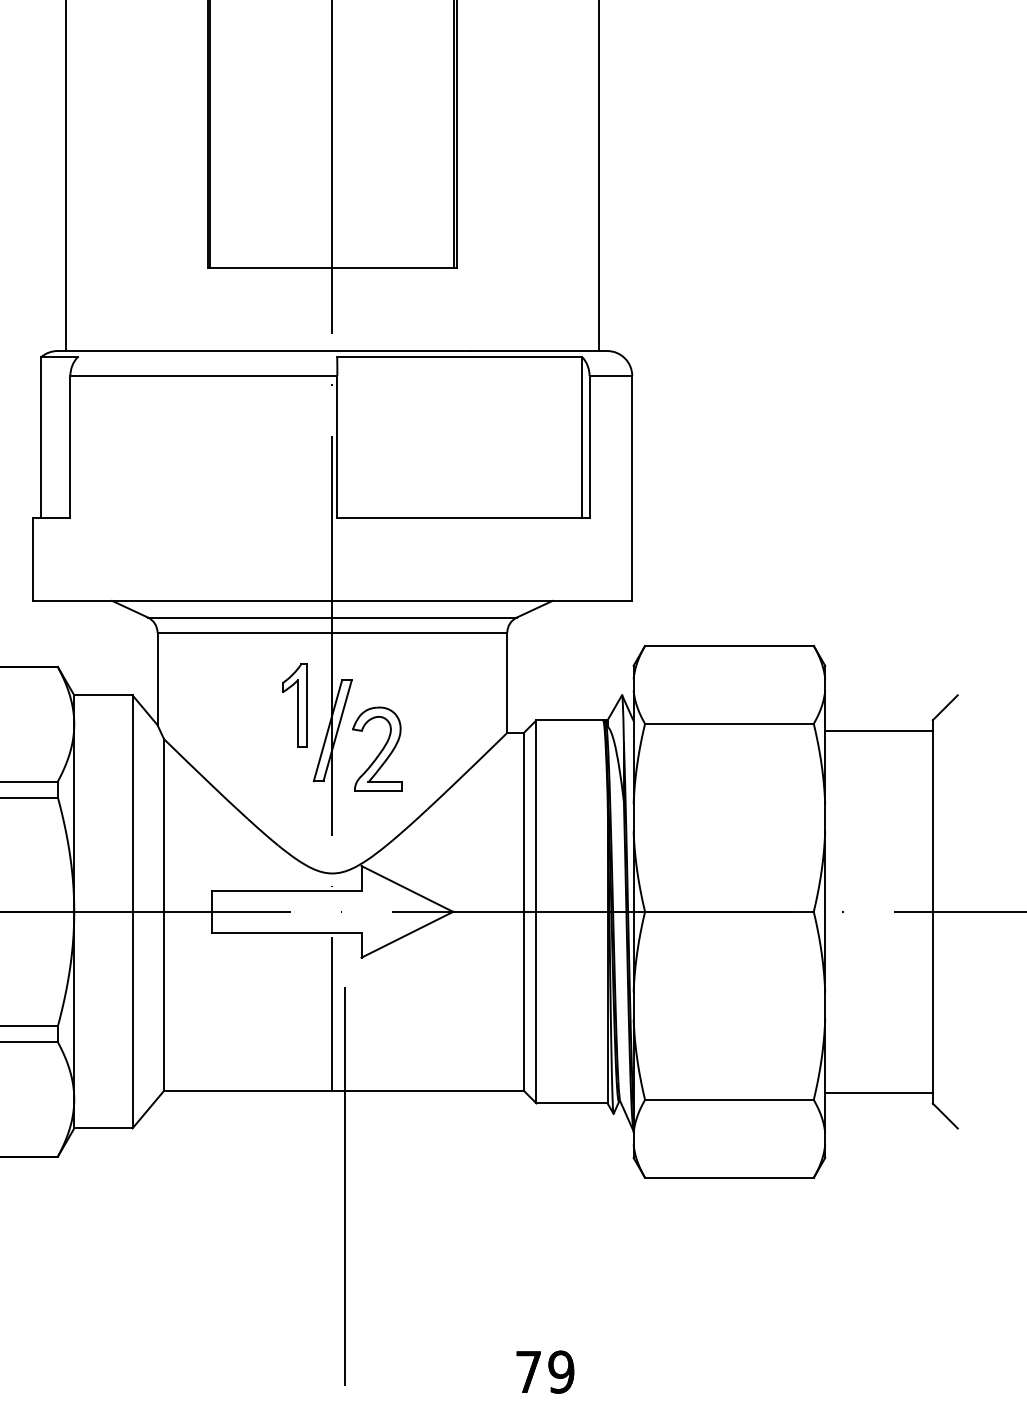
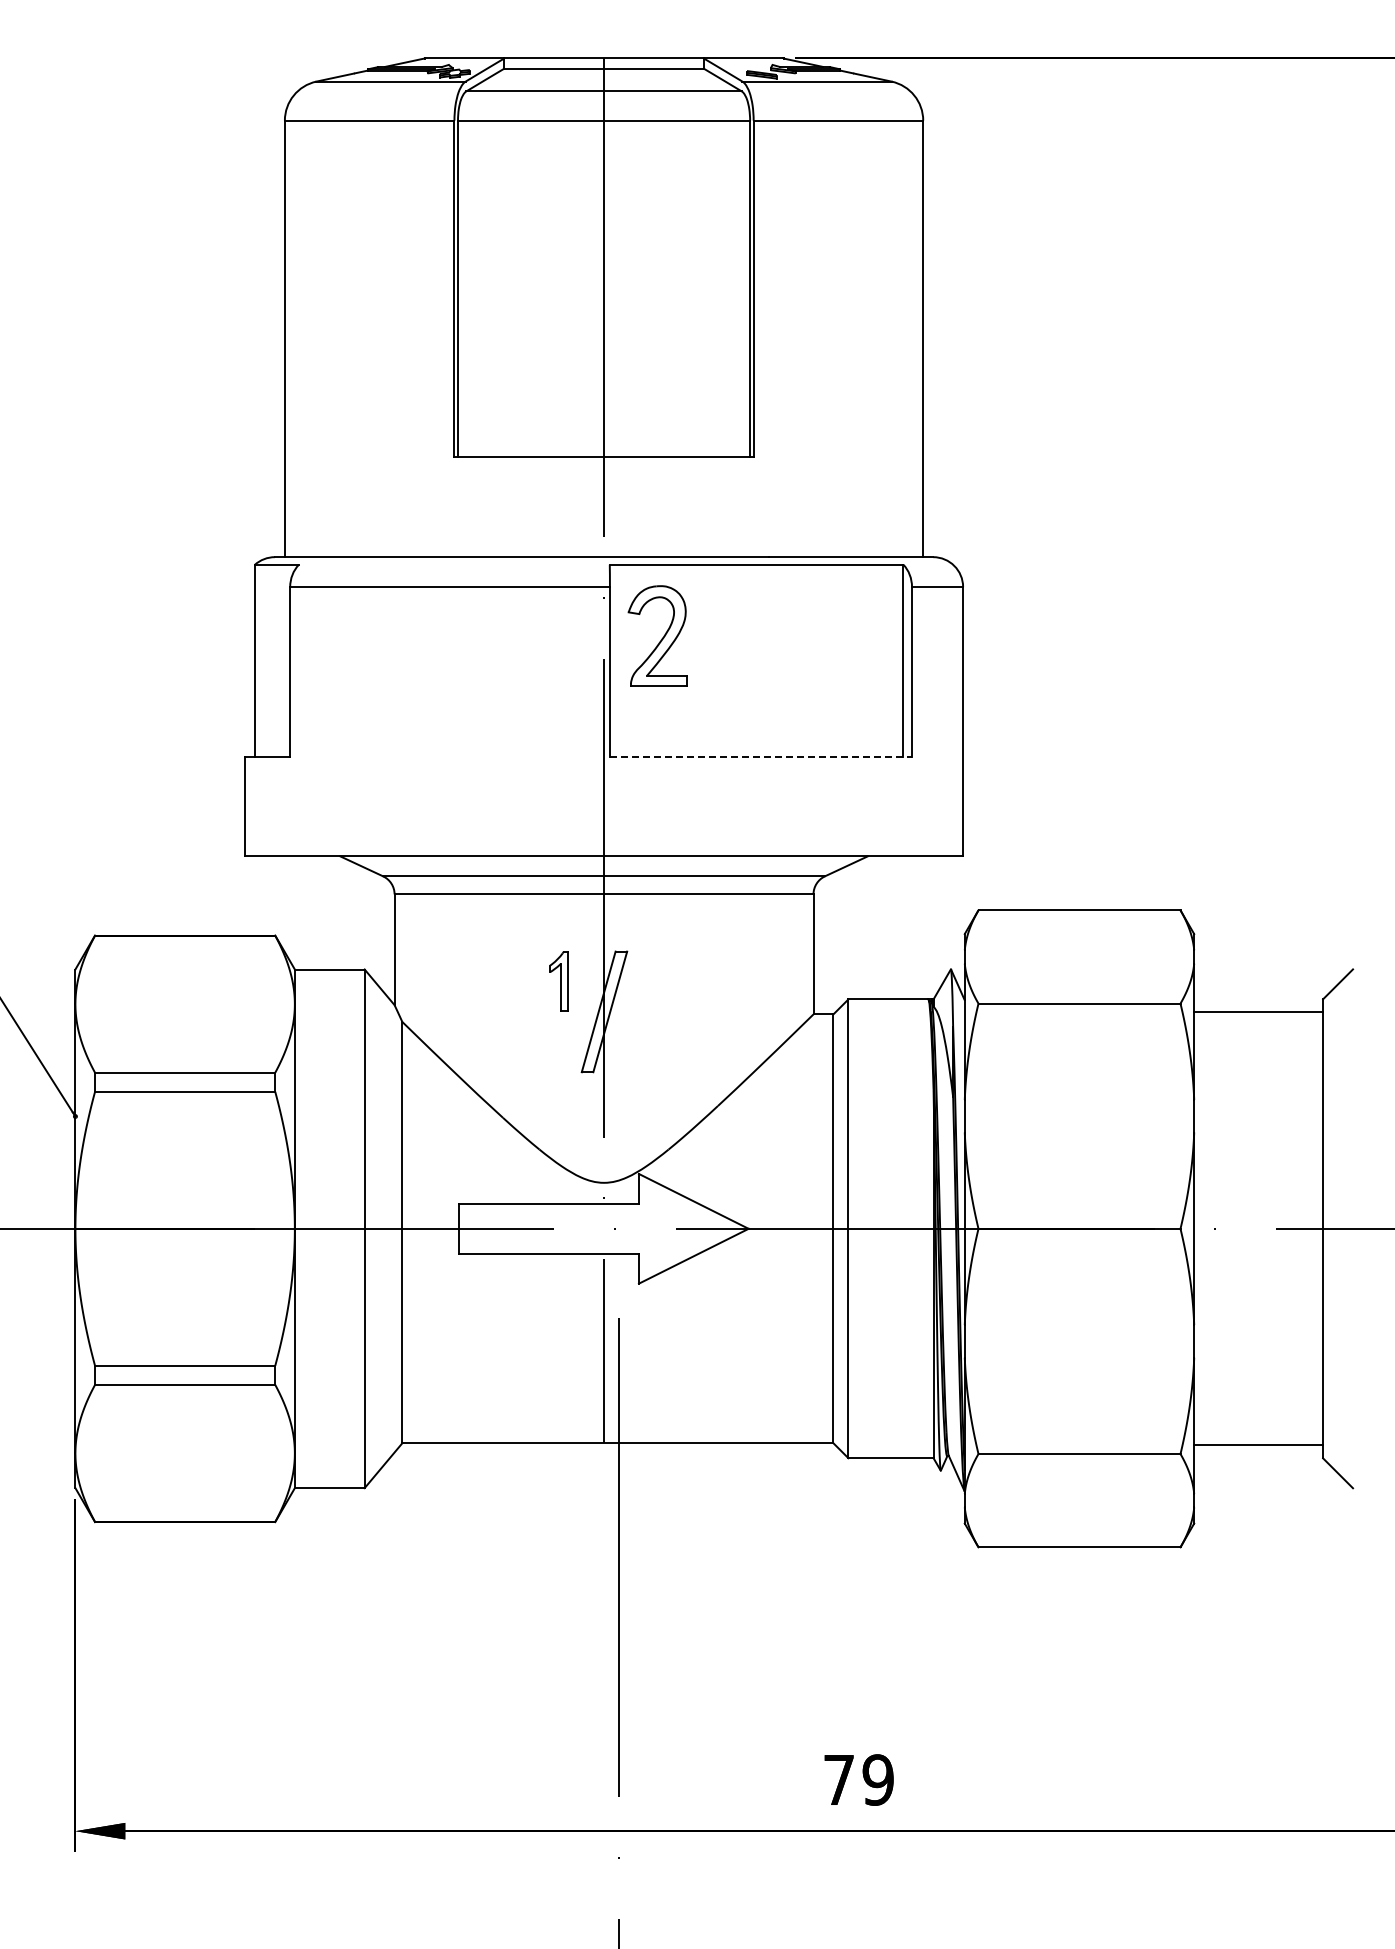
line: (463, 517) -> (761, 756), solid -> dashed
part: (294, 705) -> (558, 981), size x0.6
part: (377, 748) -> (657, 635), moved

